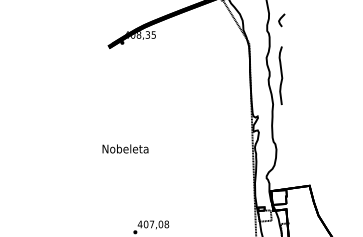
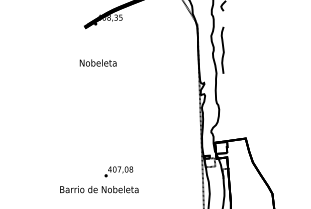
text: (124, 148) -> (97, 62), moved

